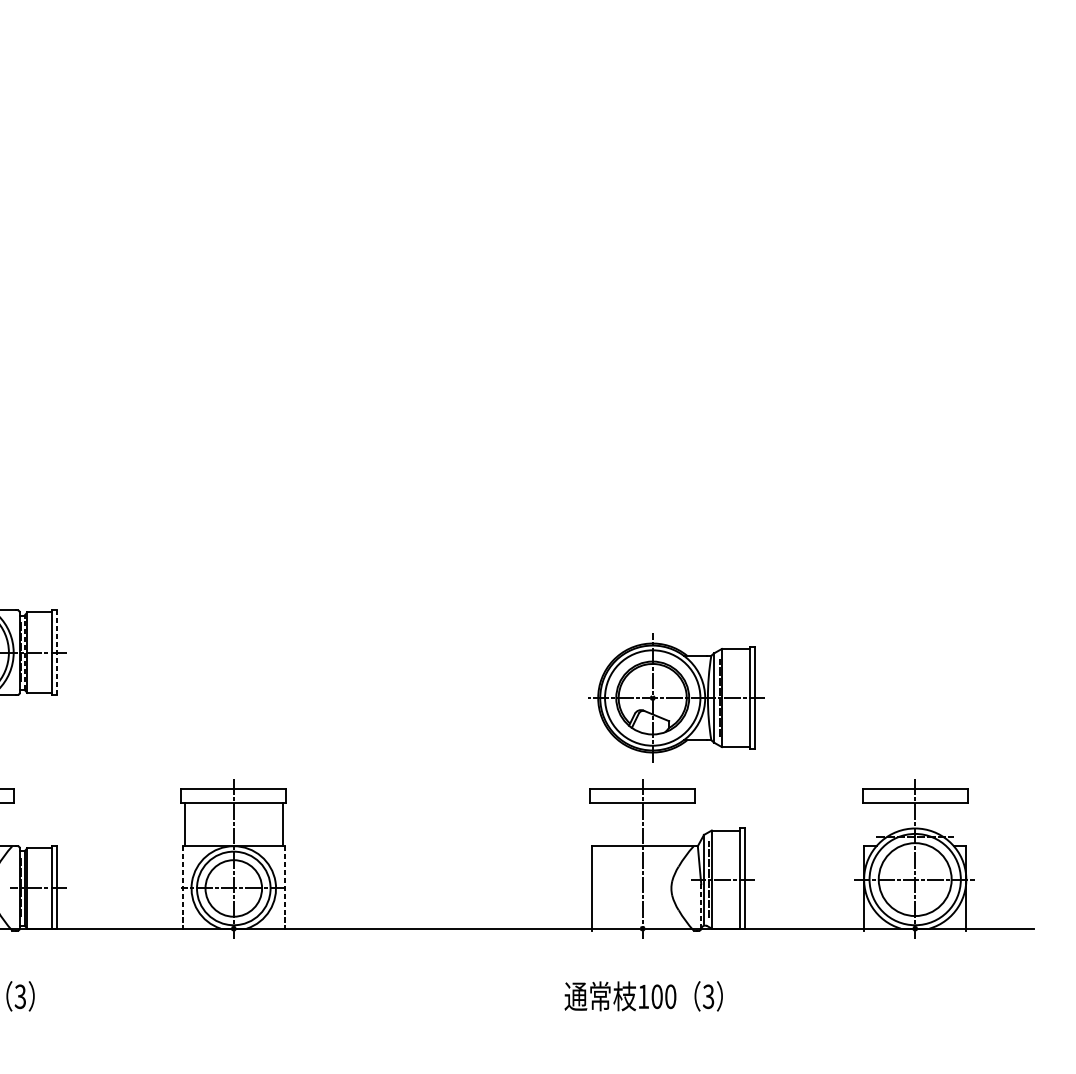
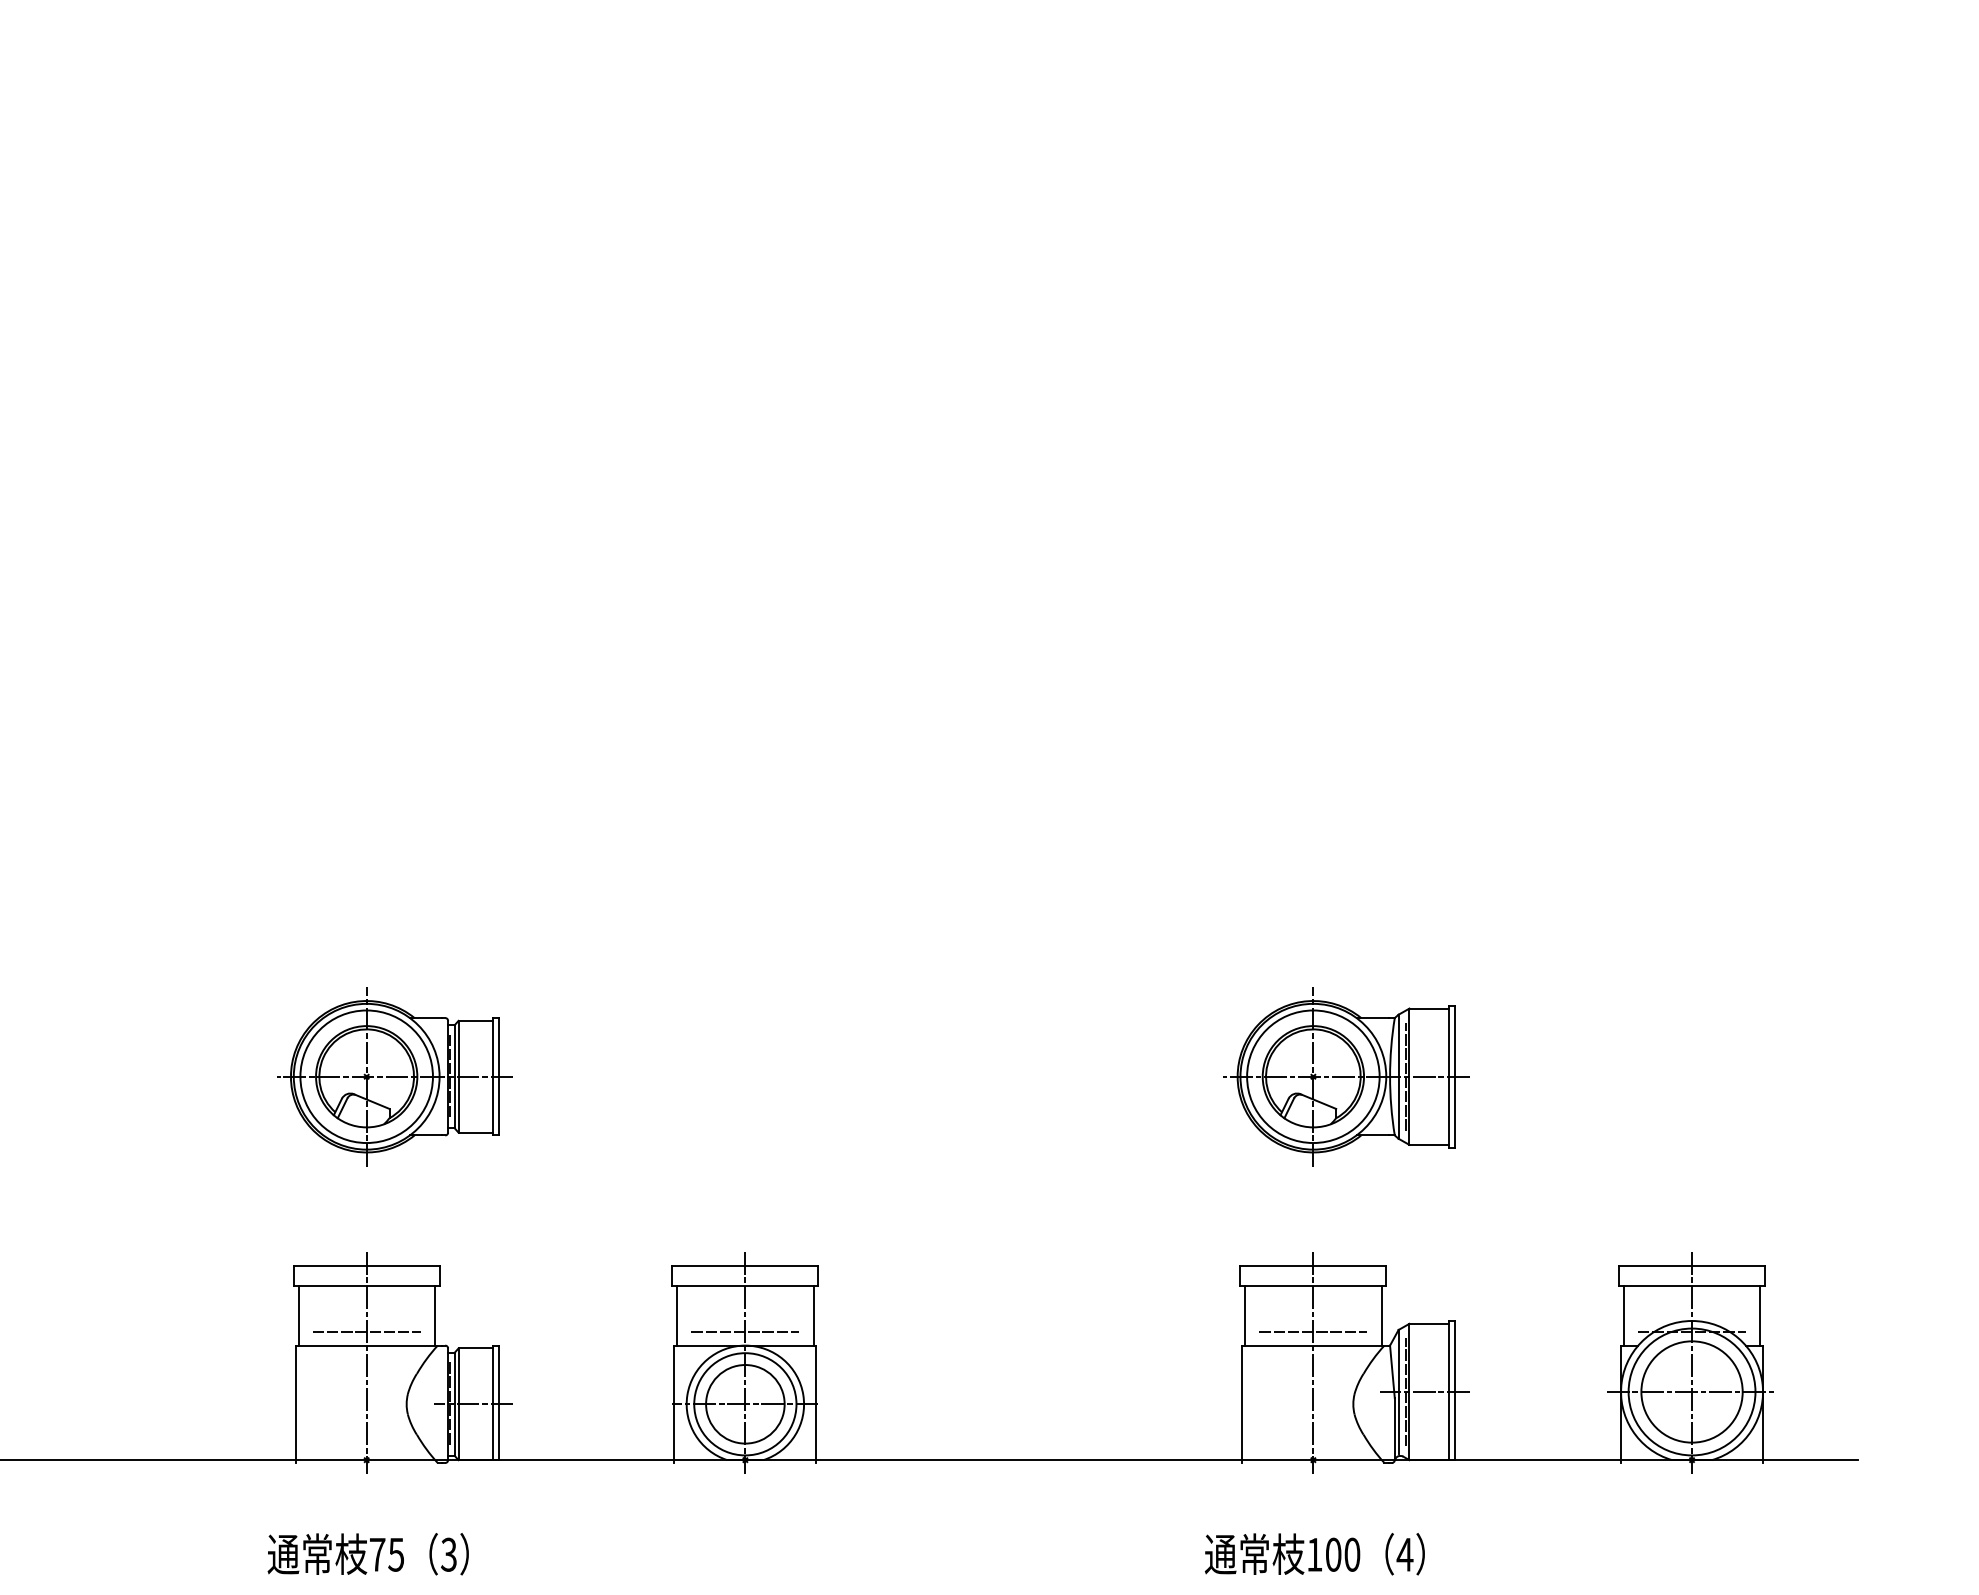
line: (24, 652) -> (454, 1076), dashed -> solid
line: (56, 652) -> (499, 1076), dashed -> solid
part: (676, 697) -> (1346, 1076), moved
line: (10, 824) -> (434, 1315), added
line: (593, 824) -> (1245, 1315), added
line: (691, 824) -> (1381, 1315), added
line: (865, 824) -> (1623, 1315), added
line: (964, 824) -> (1760, 1315), added
line: (233, 836) -> (745, 1332), added
line: (642, 836) -> (1313, 1332), added
line: (182, 888) -> (674, 1404), dashed -> solid
line: (284, 888) -> (816, 1404), dashed -> solid
line: (701, 906) -> (1394, 1429), dashed -> solid
text: (708, 996) -> (1404, 1554), 3 -> 4

